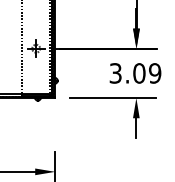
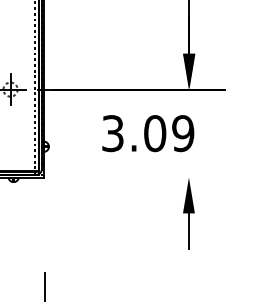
text: (135, 73) -> (148, 133), moved
line: (113, 98) -> (148, 178), removed

